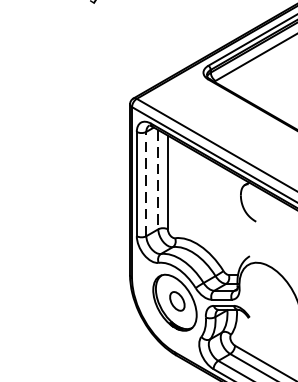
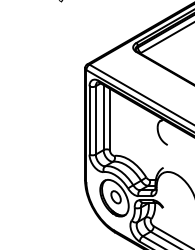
line: (158, 181) -> (103, 118), dashed -> solid
line: (145, 182) -> (95, 119), dashed -> solid

